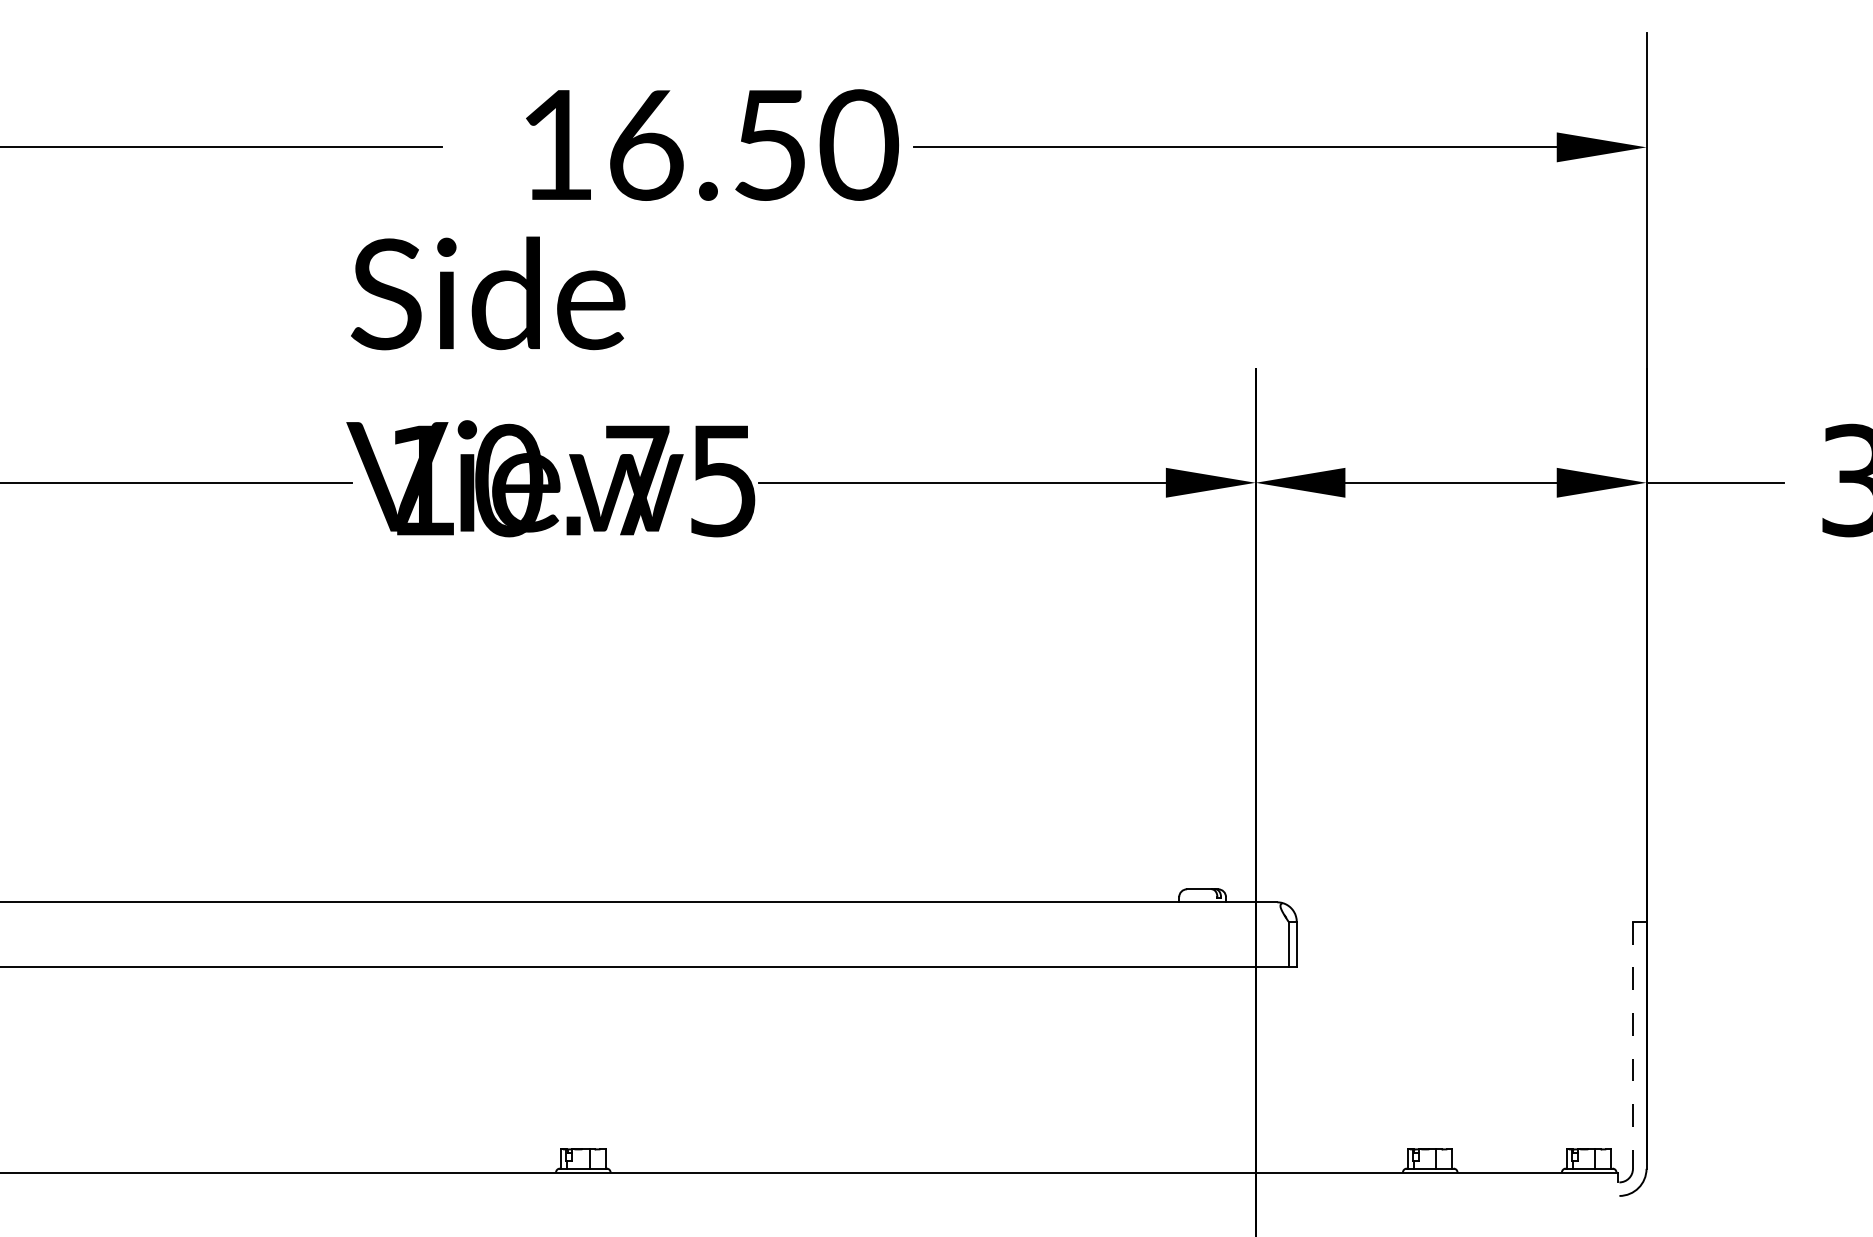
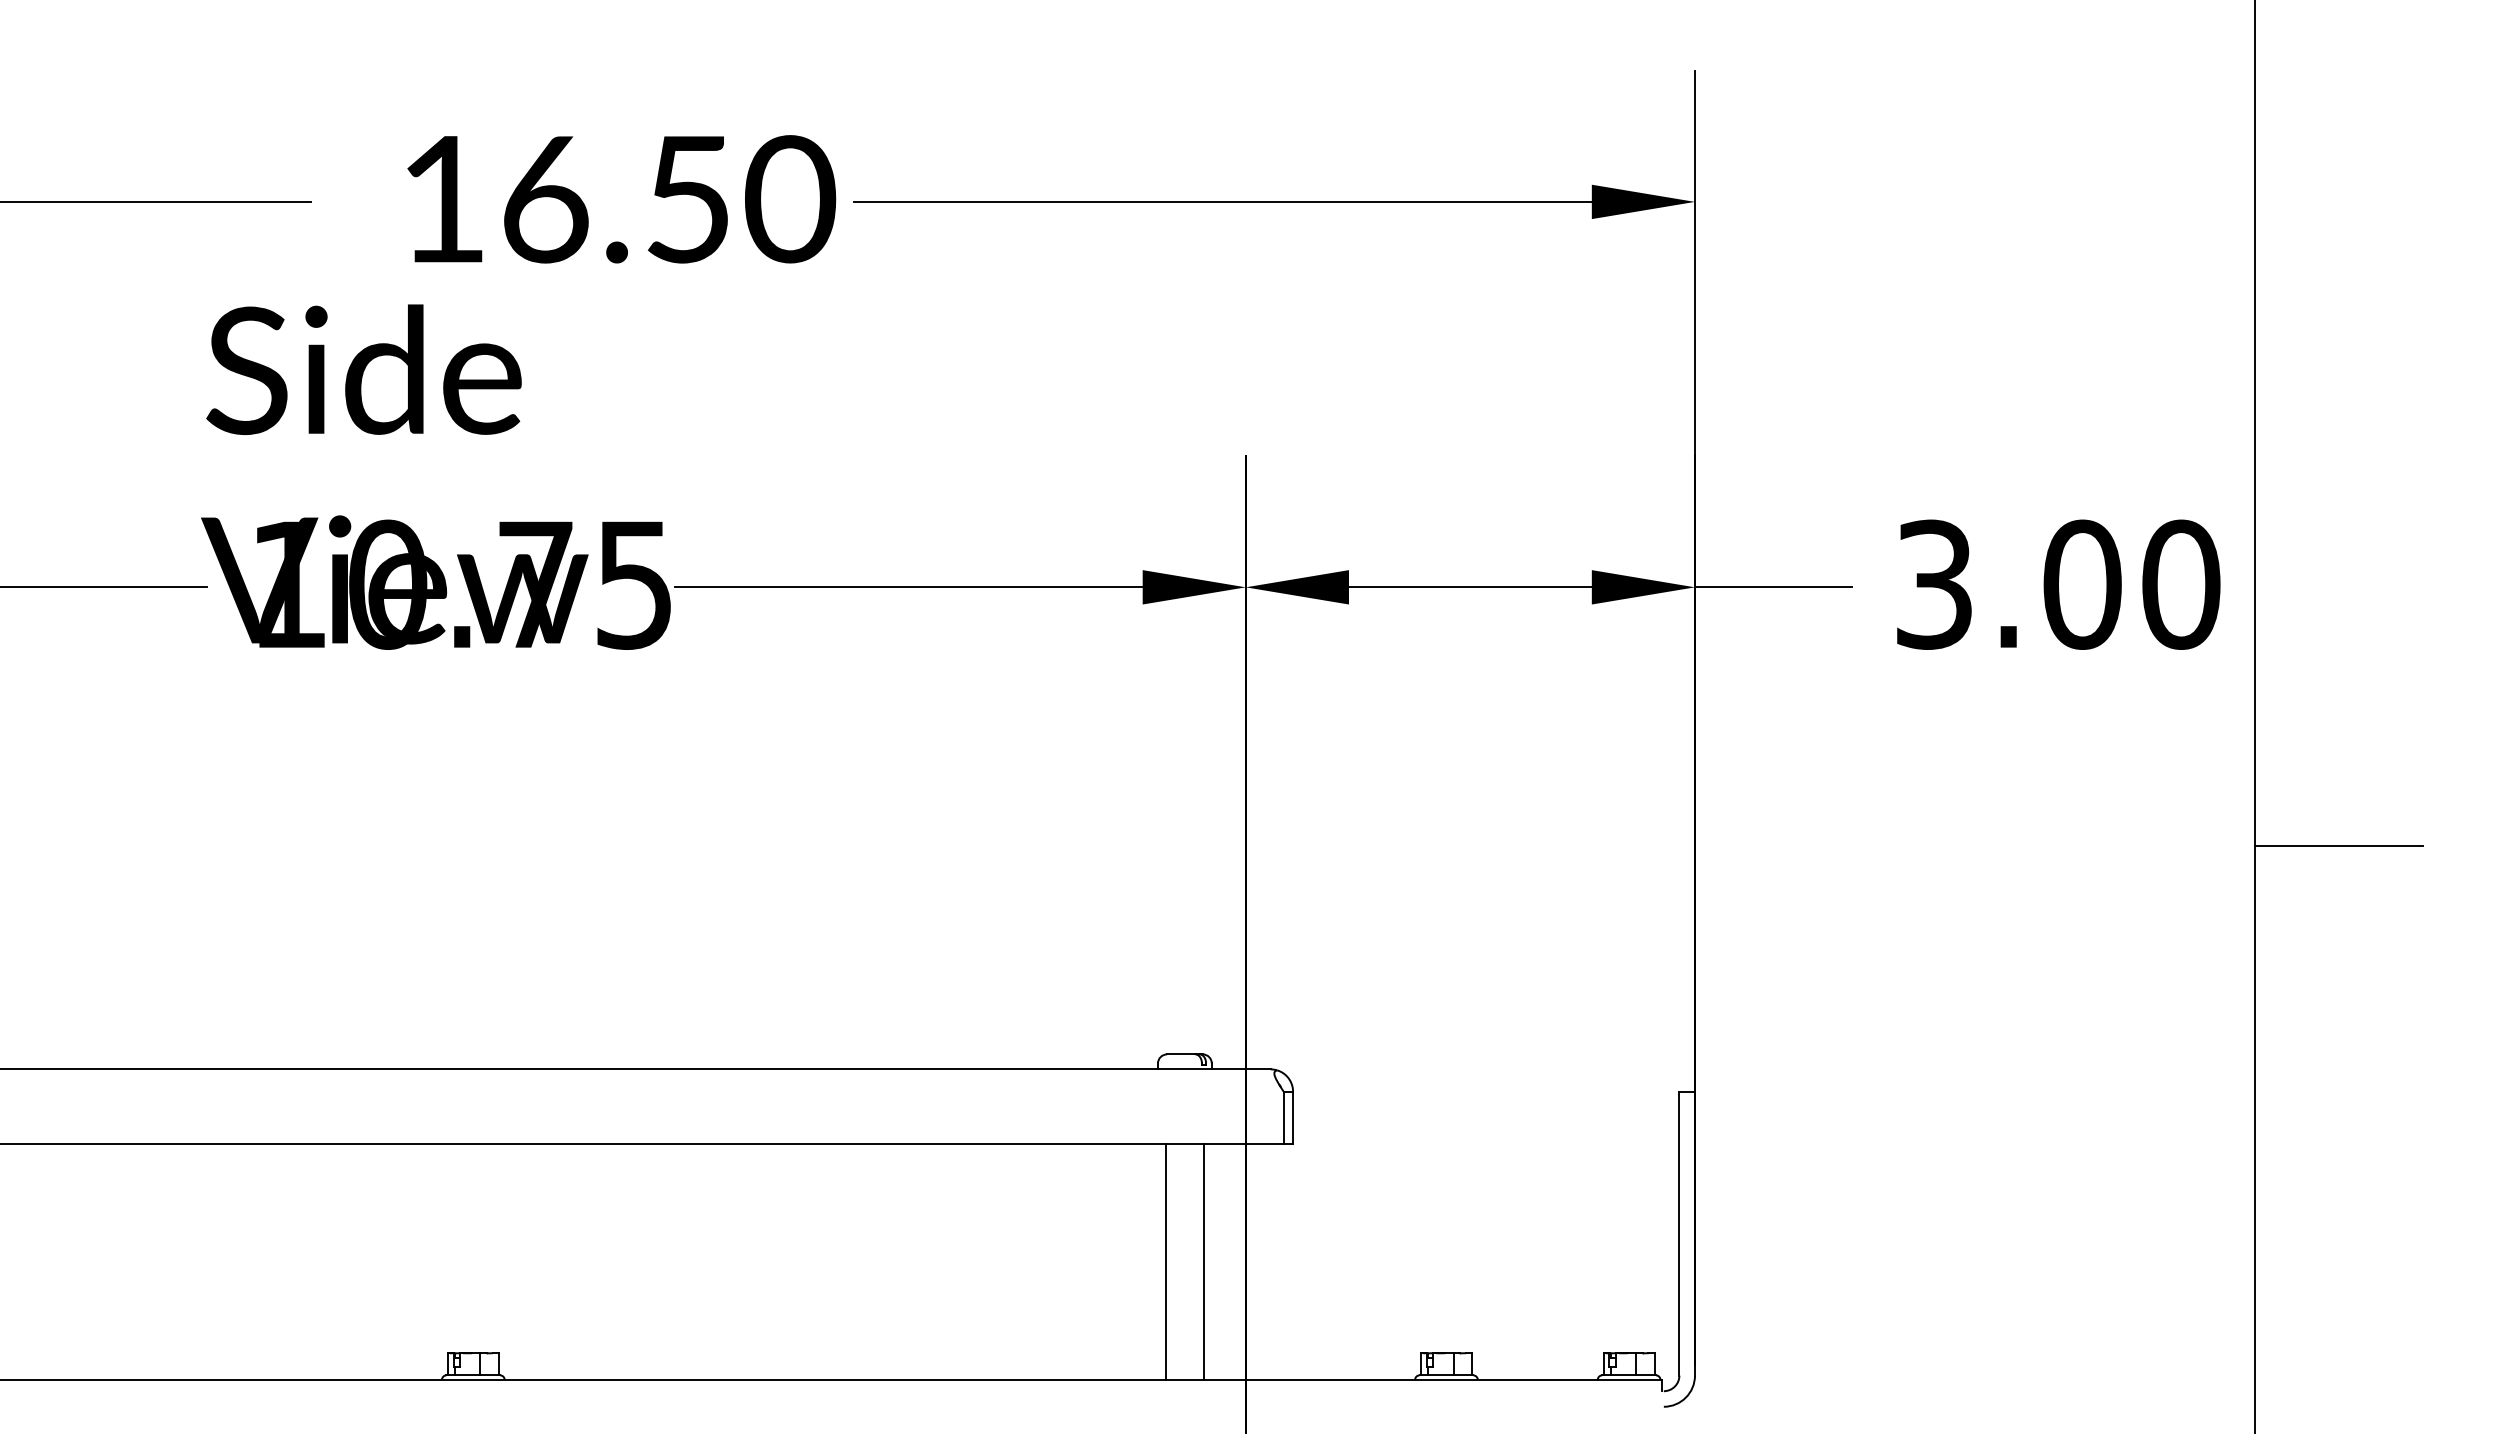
line: (1633, 1045) -> (1679, 1233), dashed -> solid
line: (1186, 1070) -> (1166, 1262), added
line: (1218, 1070) -> (1203, 1262), added

